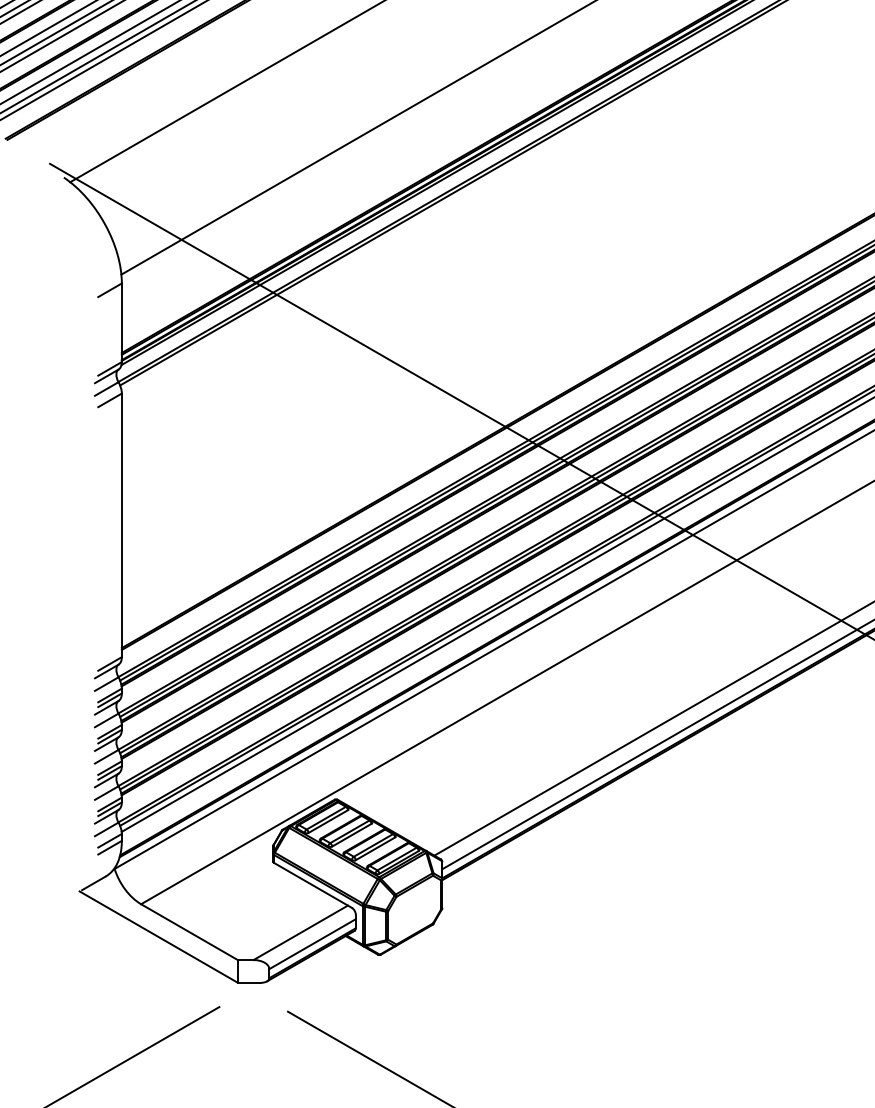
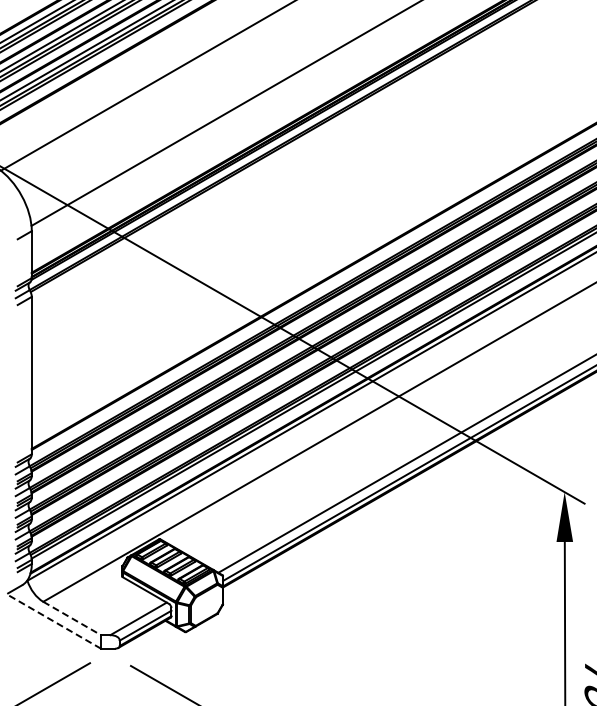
line: (190, 932) -> (72, 618), solid -> dashed
line: (158, 937) -> (53, 621), solid -> dashed

